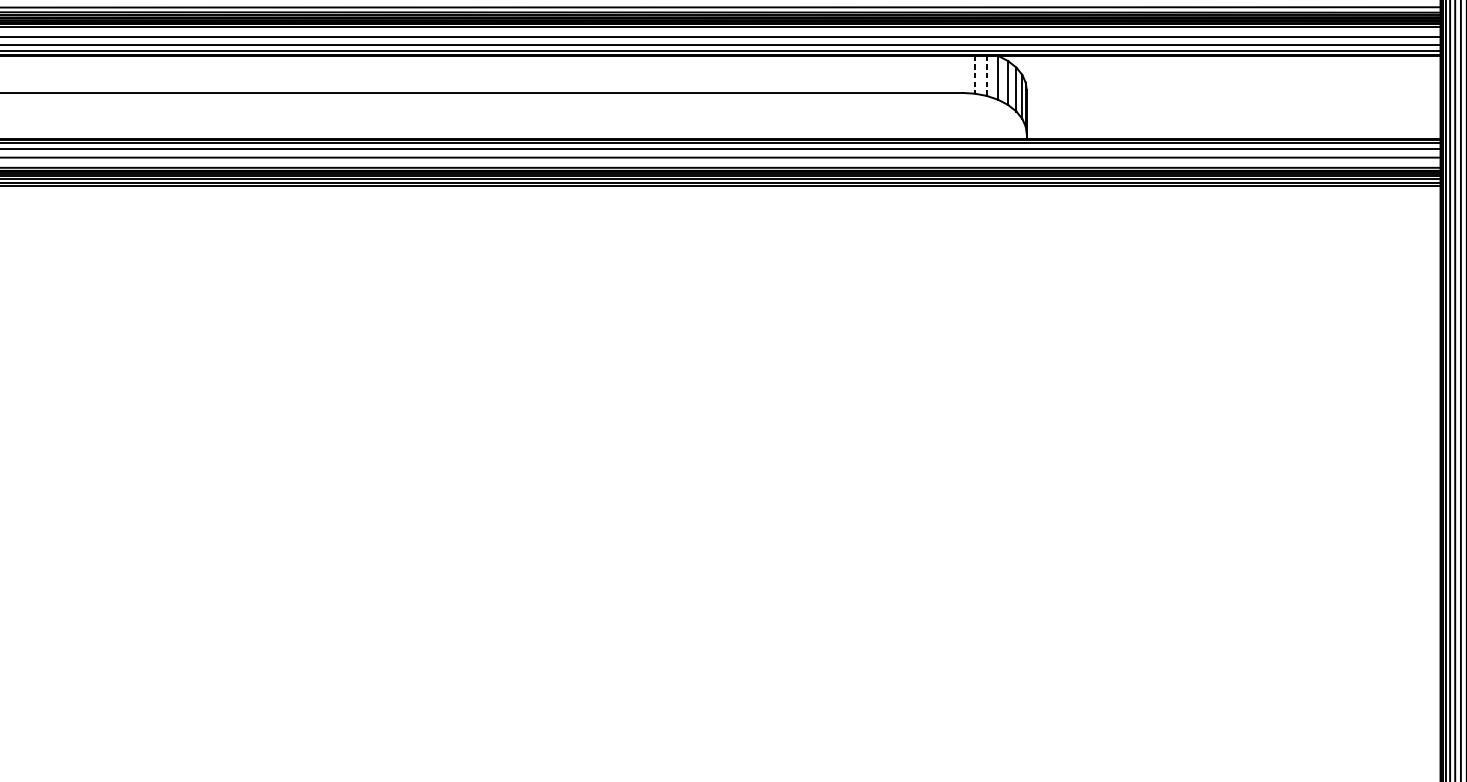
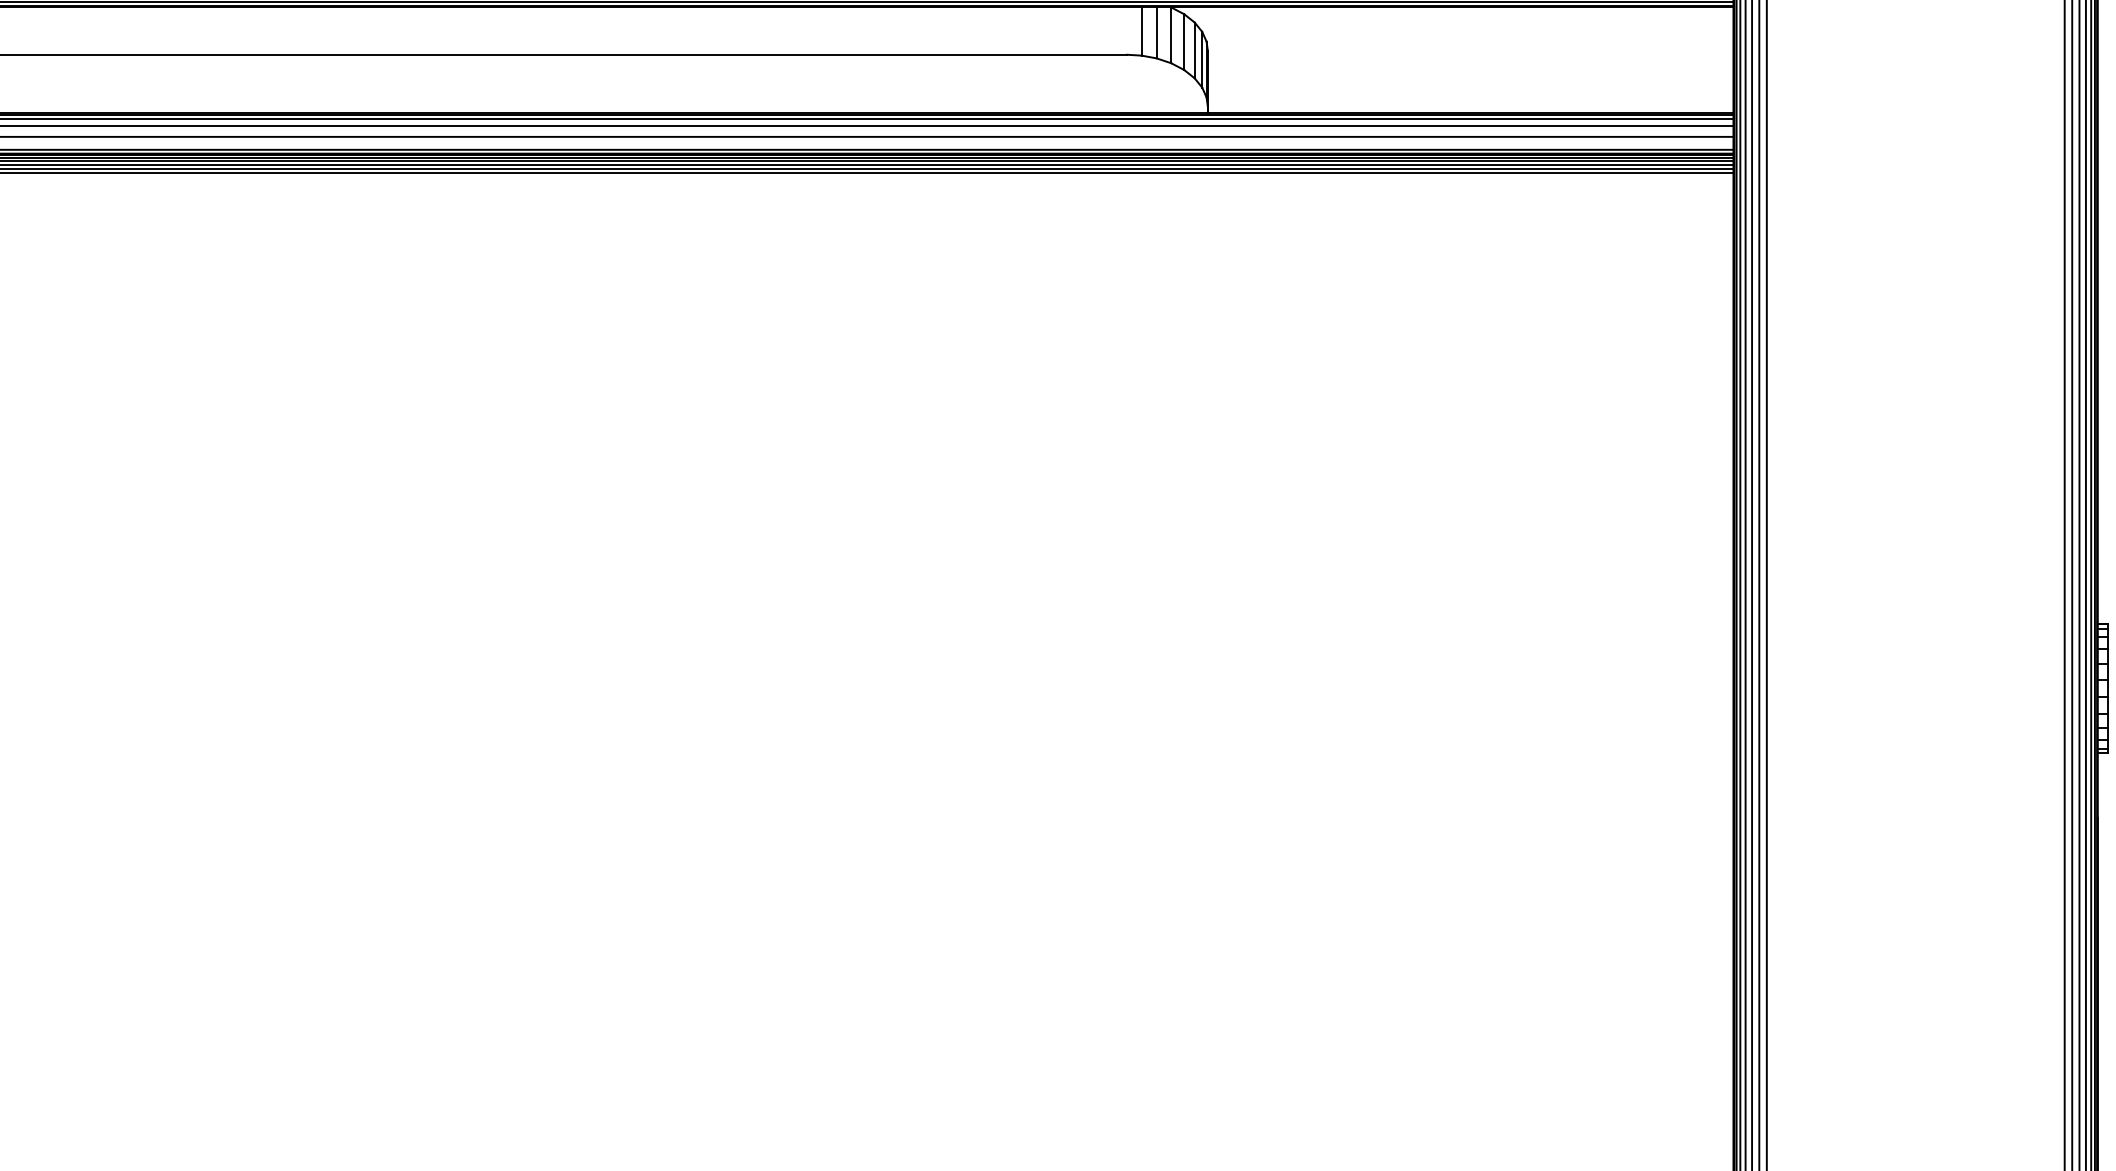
line: (974, 74) -> (1141, 31), dashed -> solid
line: (986, 75) -> (1156, 32), dashed -> solid

